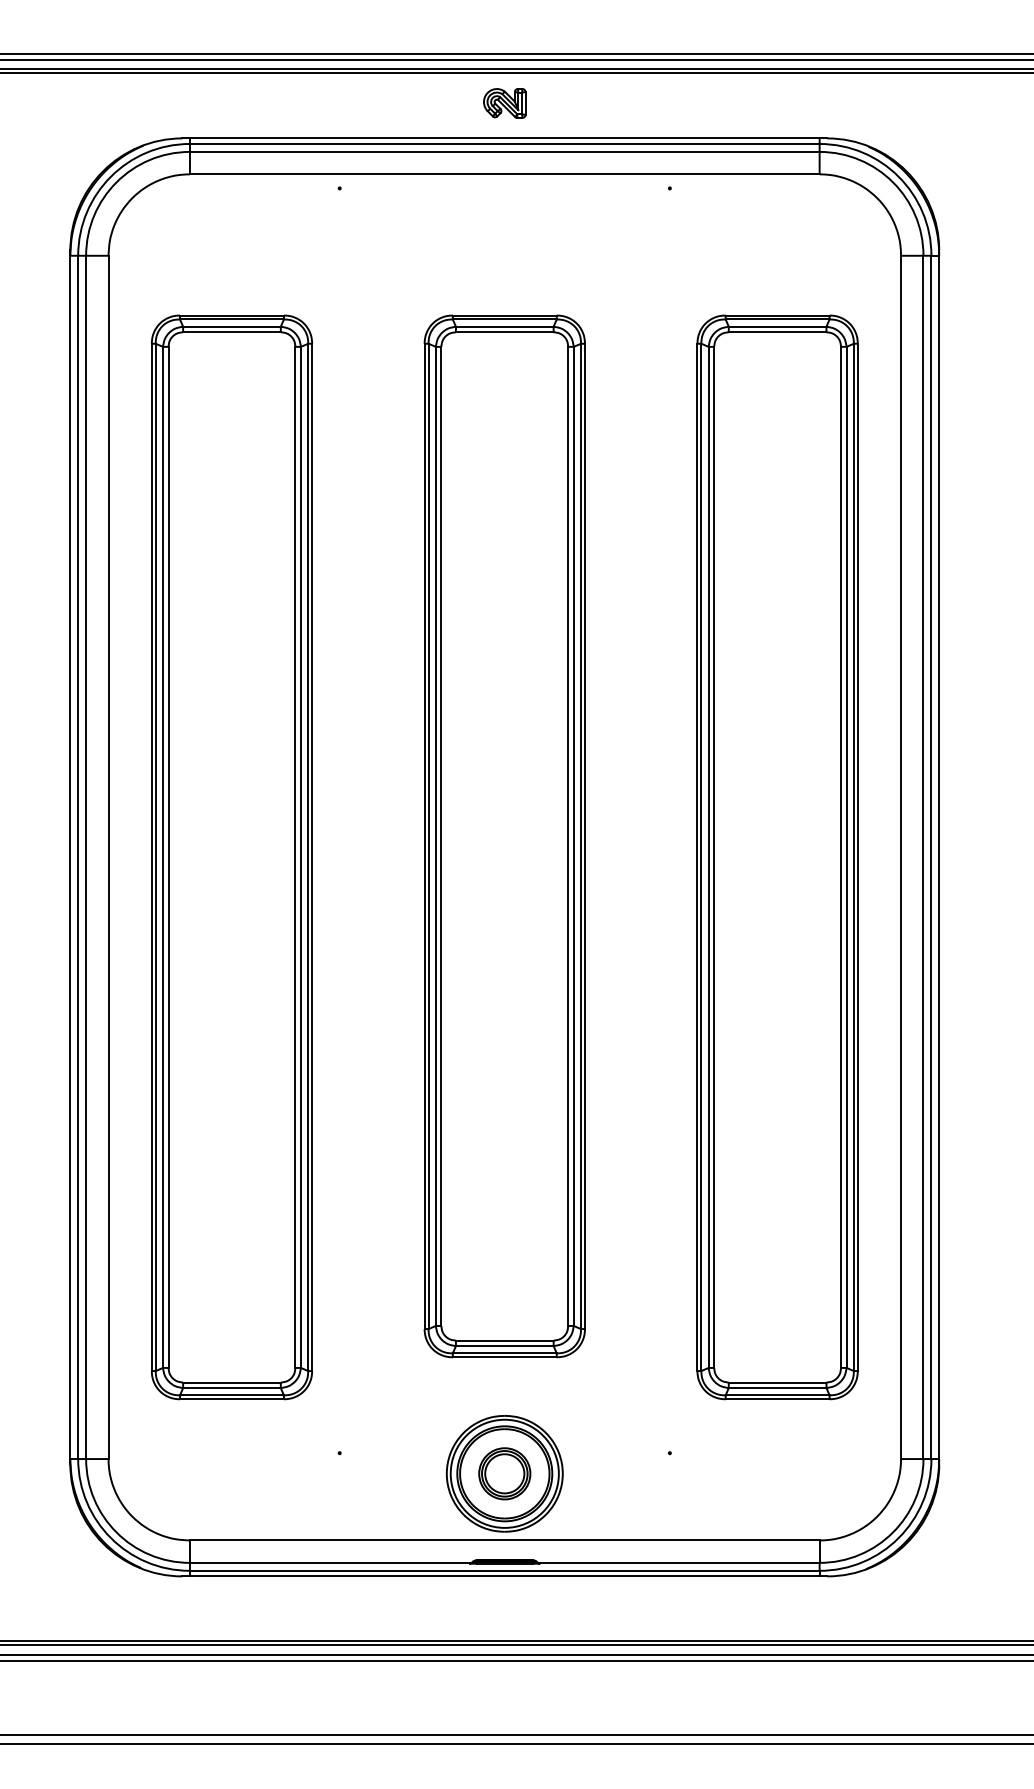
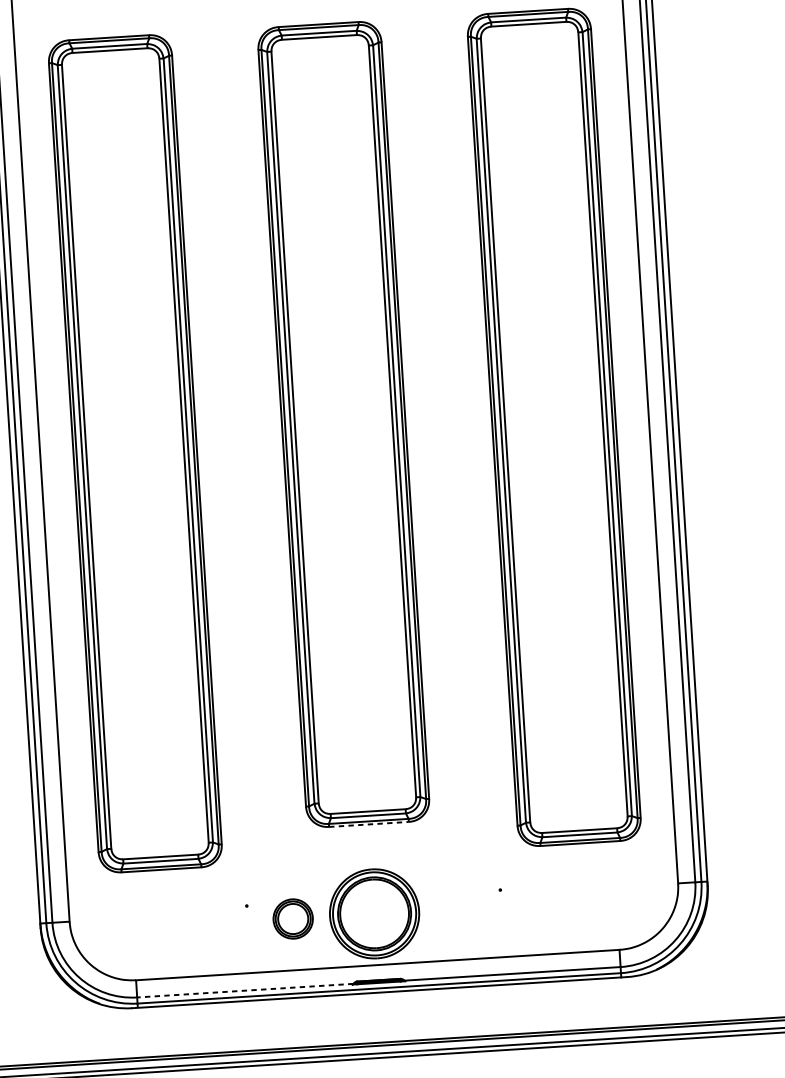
line: (504, 1357) -> (368, 824), solid -> dashed
part: (504, 1473) -> (292, 918), moved
line: (330, 1562) -> (245, 990), solid -> dashed

